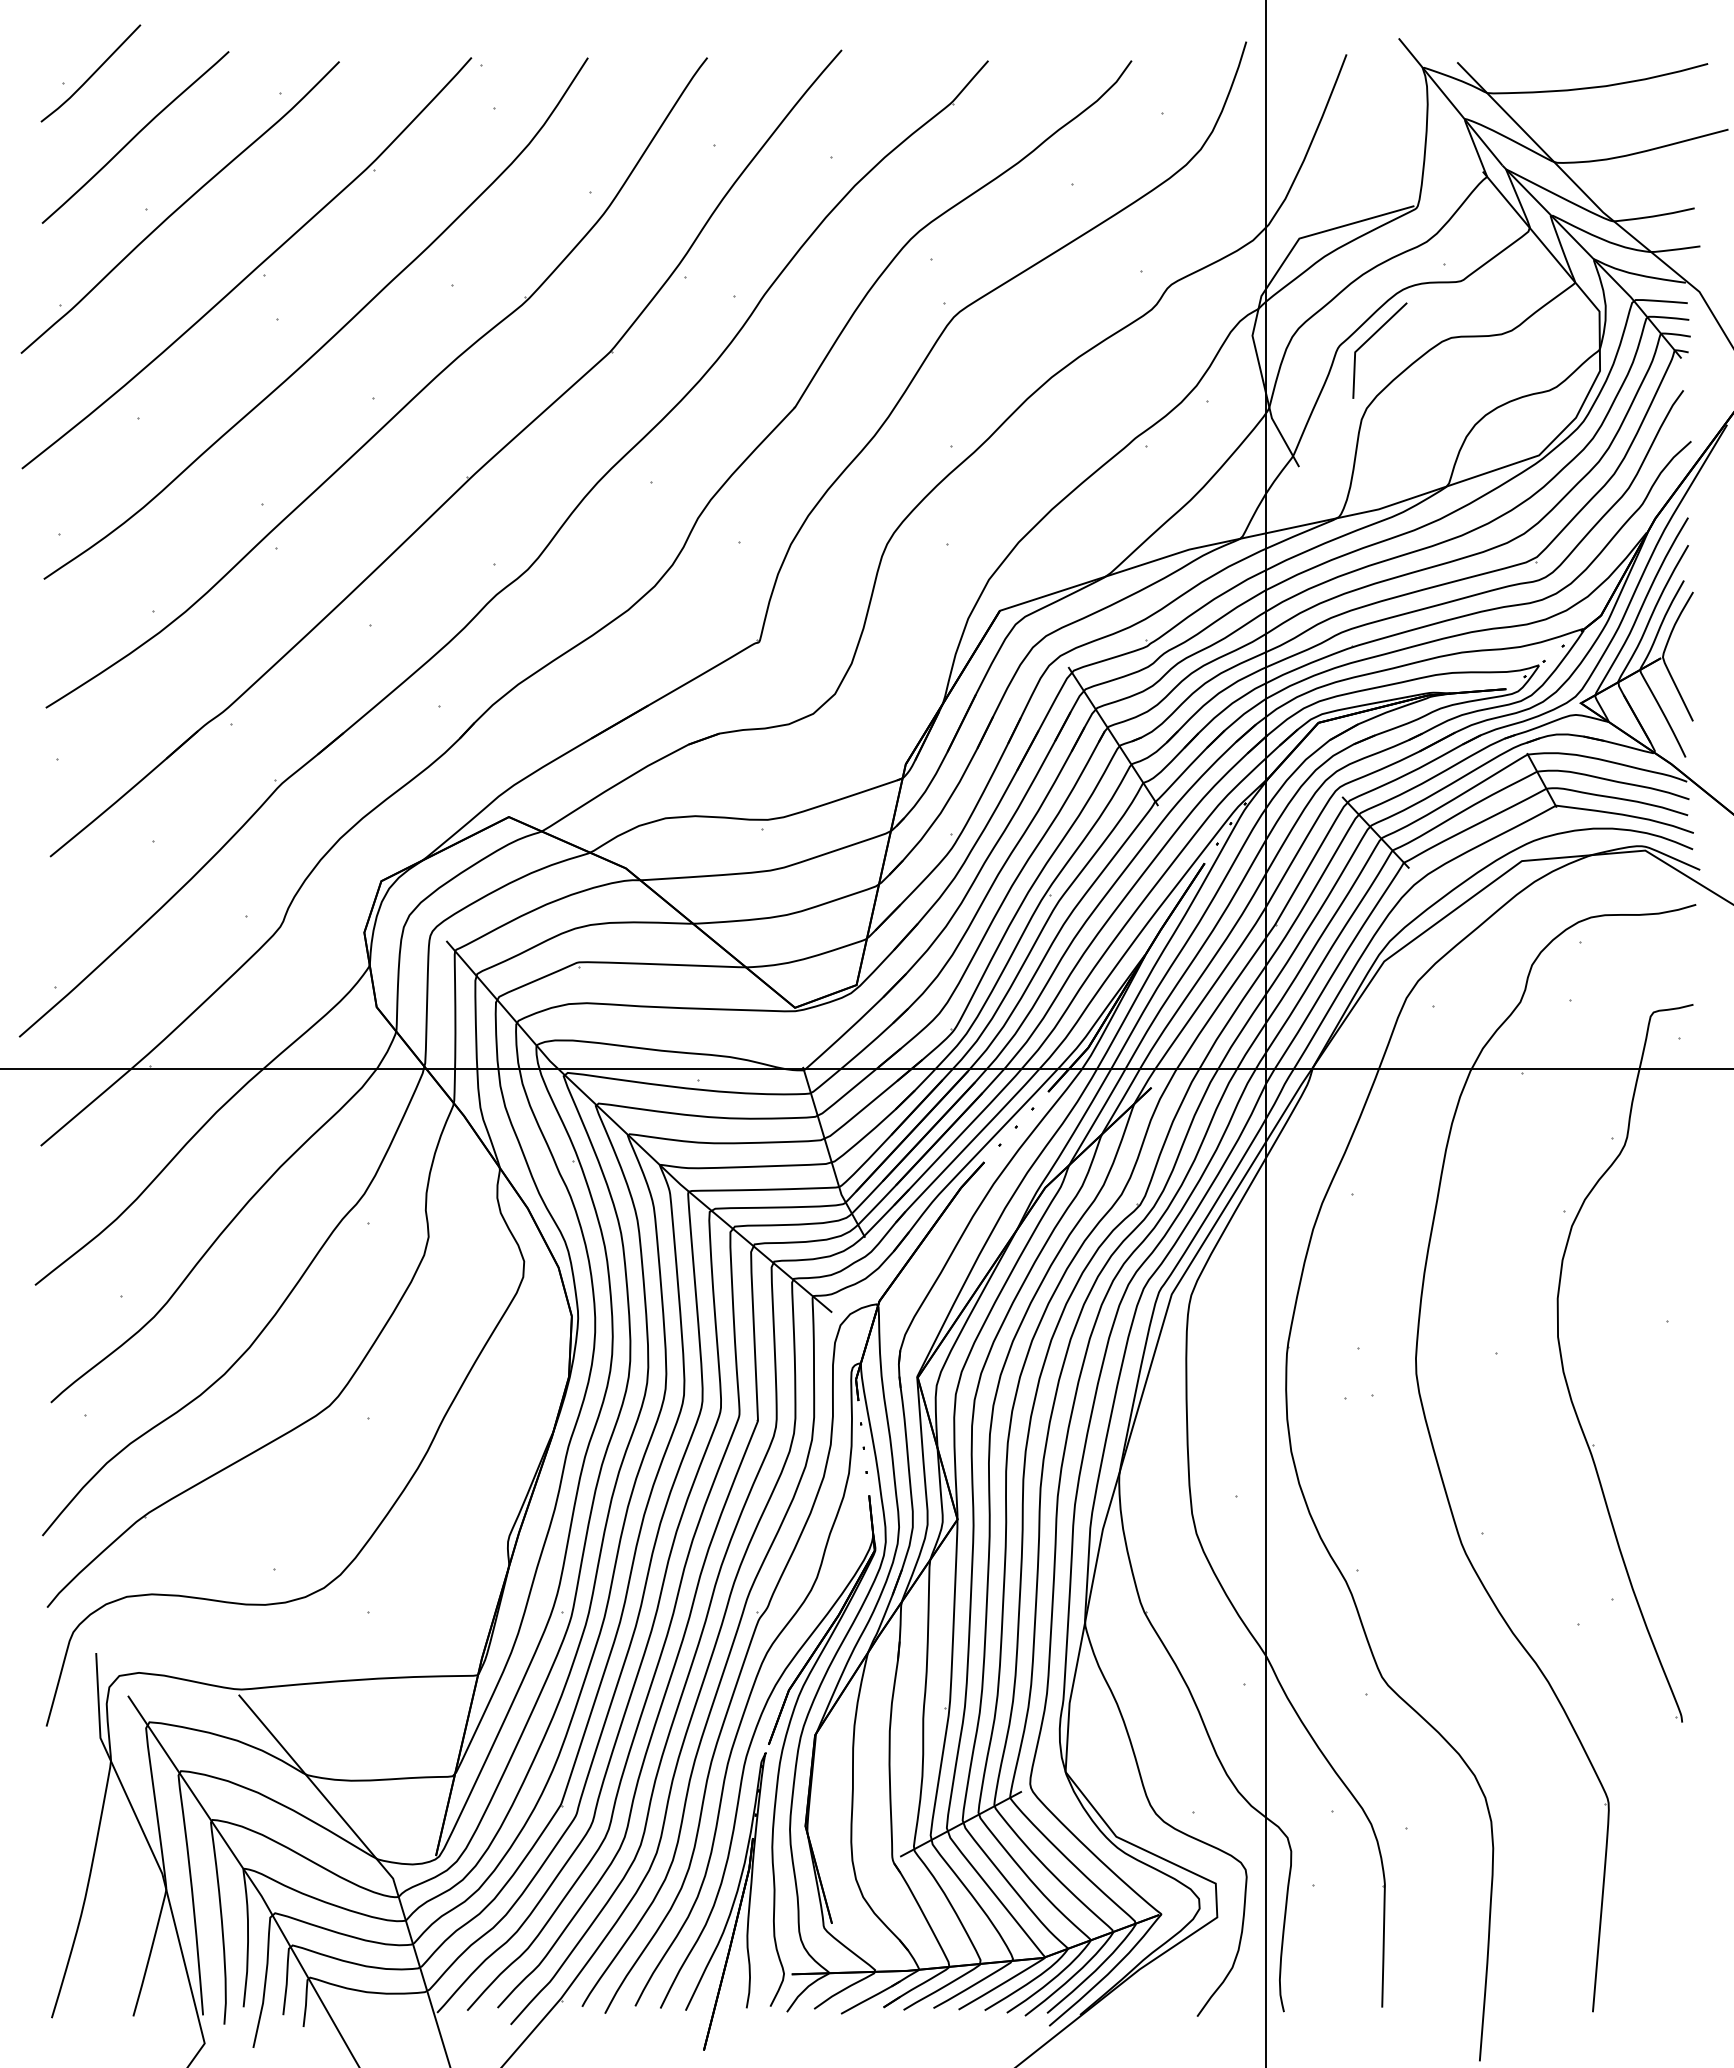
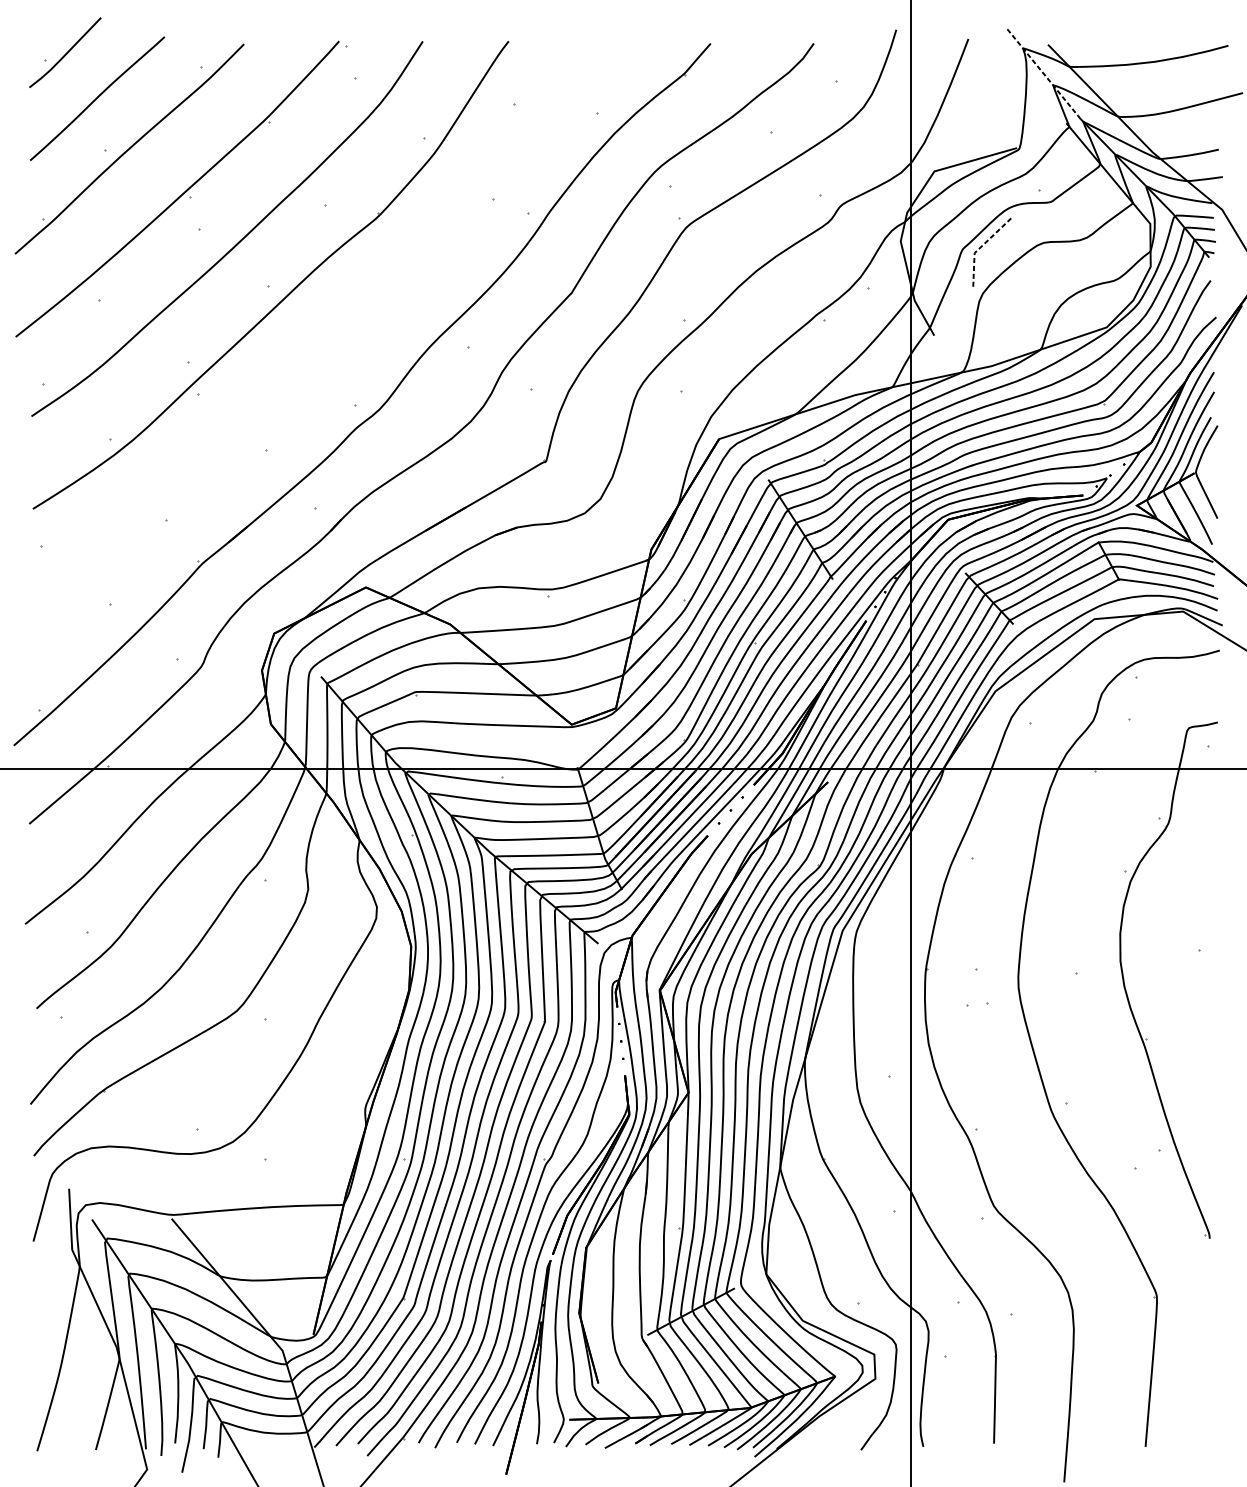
line: (1450, 101) -> (1043, 72), solid -> dashed
line: (1363, 344) -> (980, 247), solid -> dashed
part: (467, 476) -> (336, 342), removed

